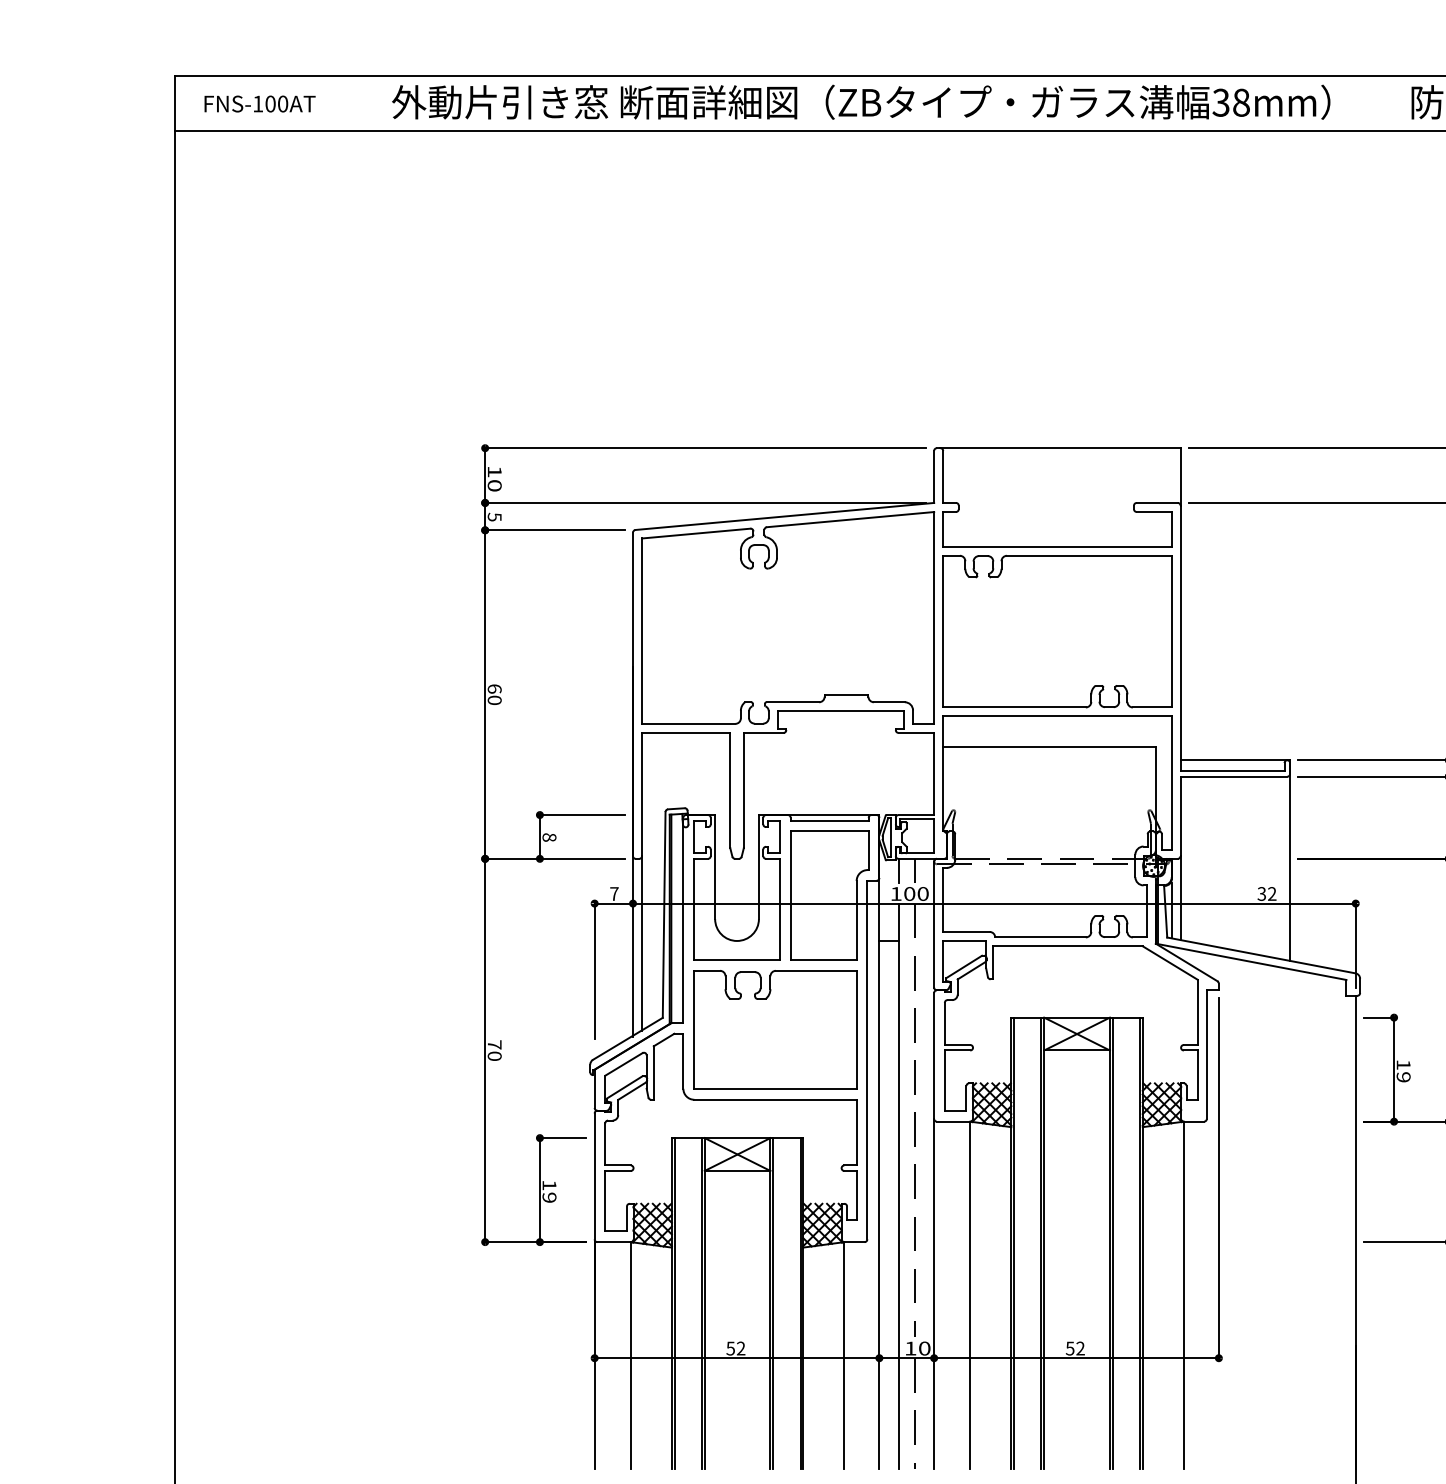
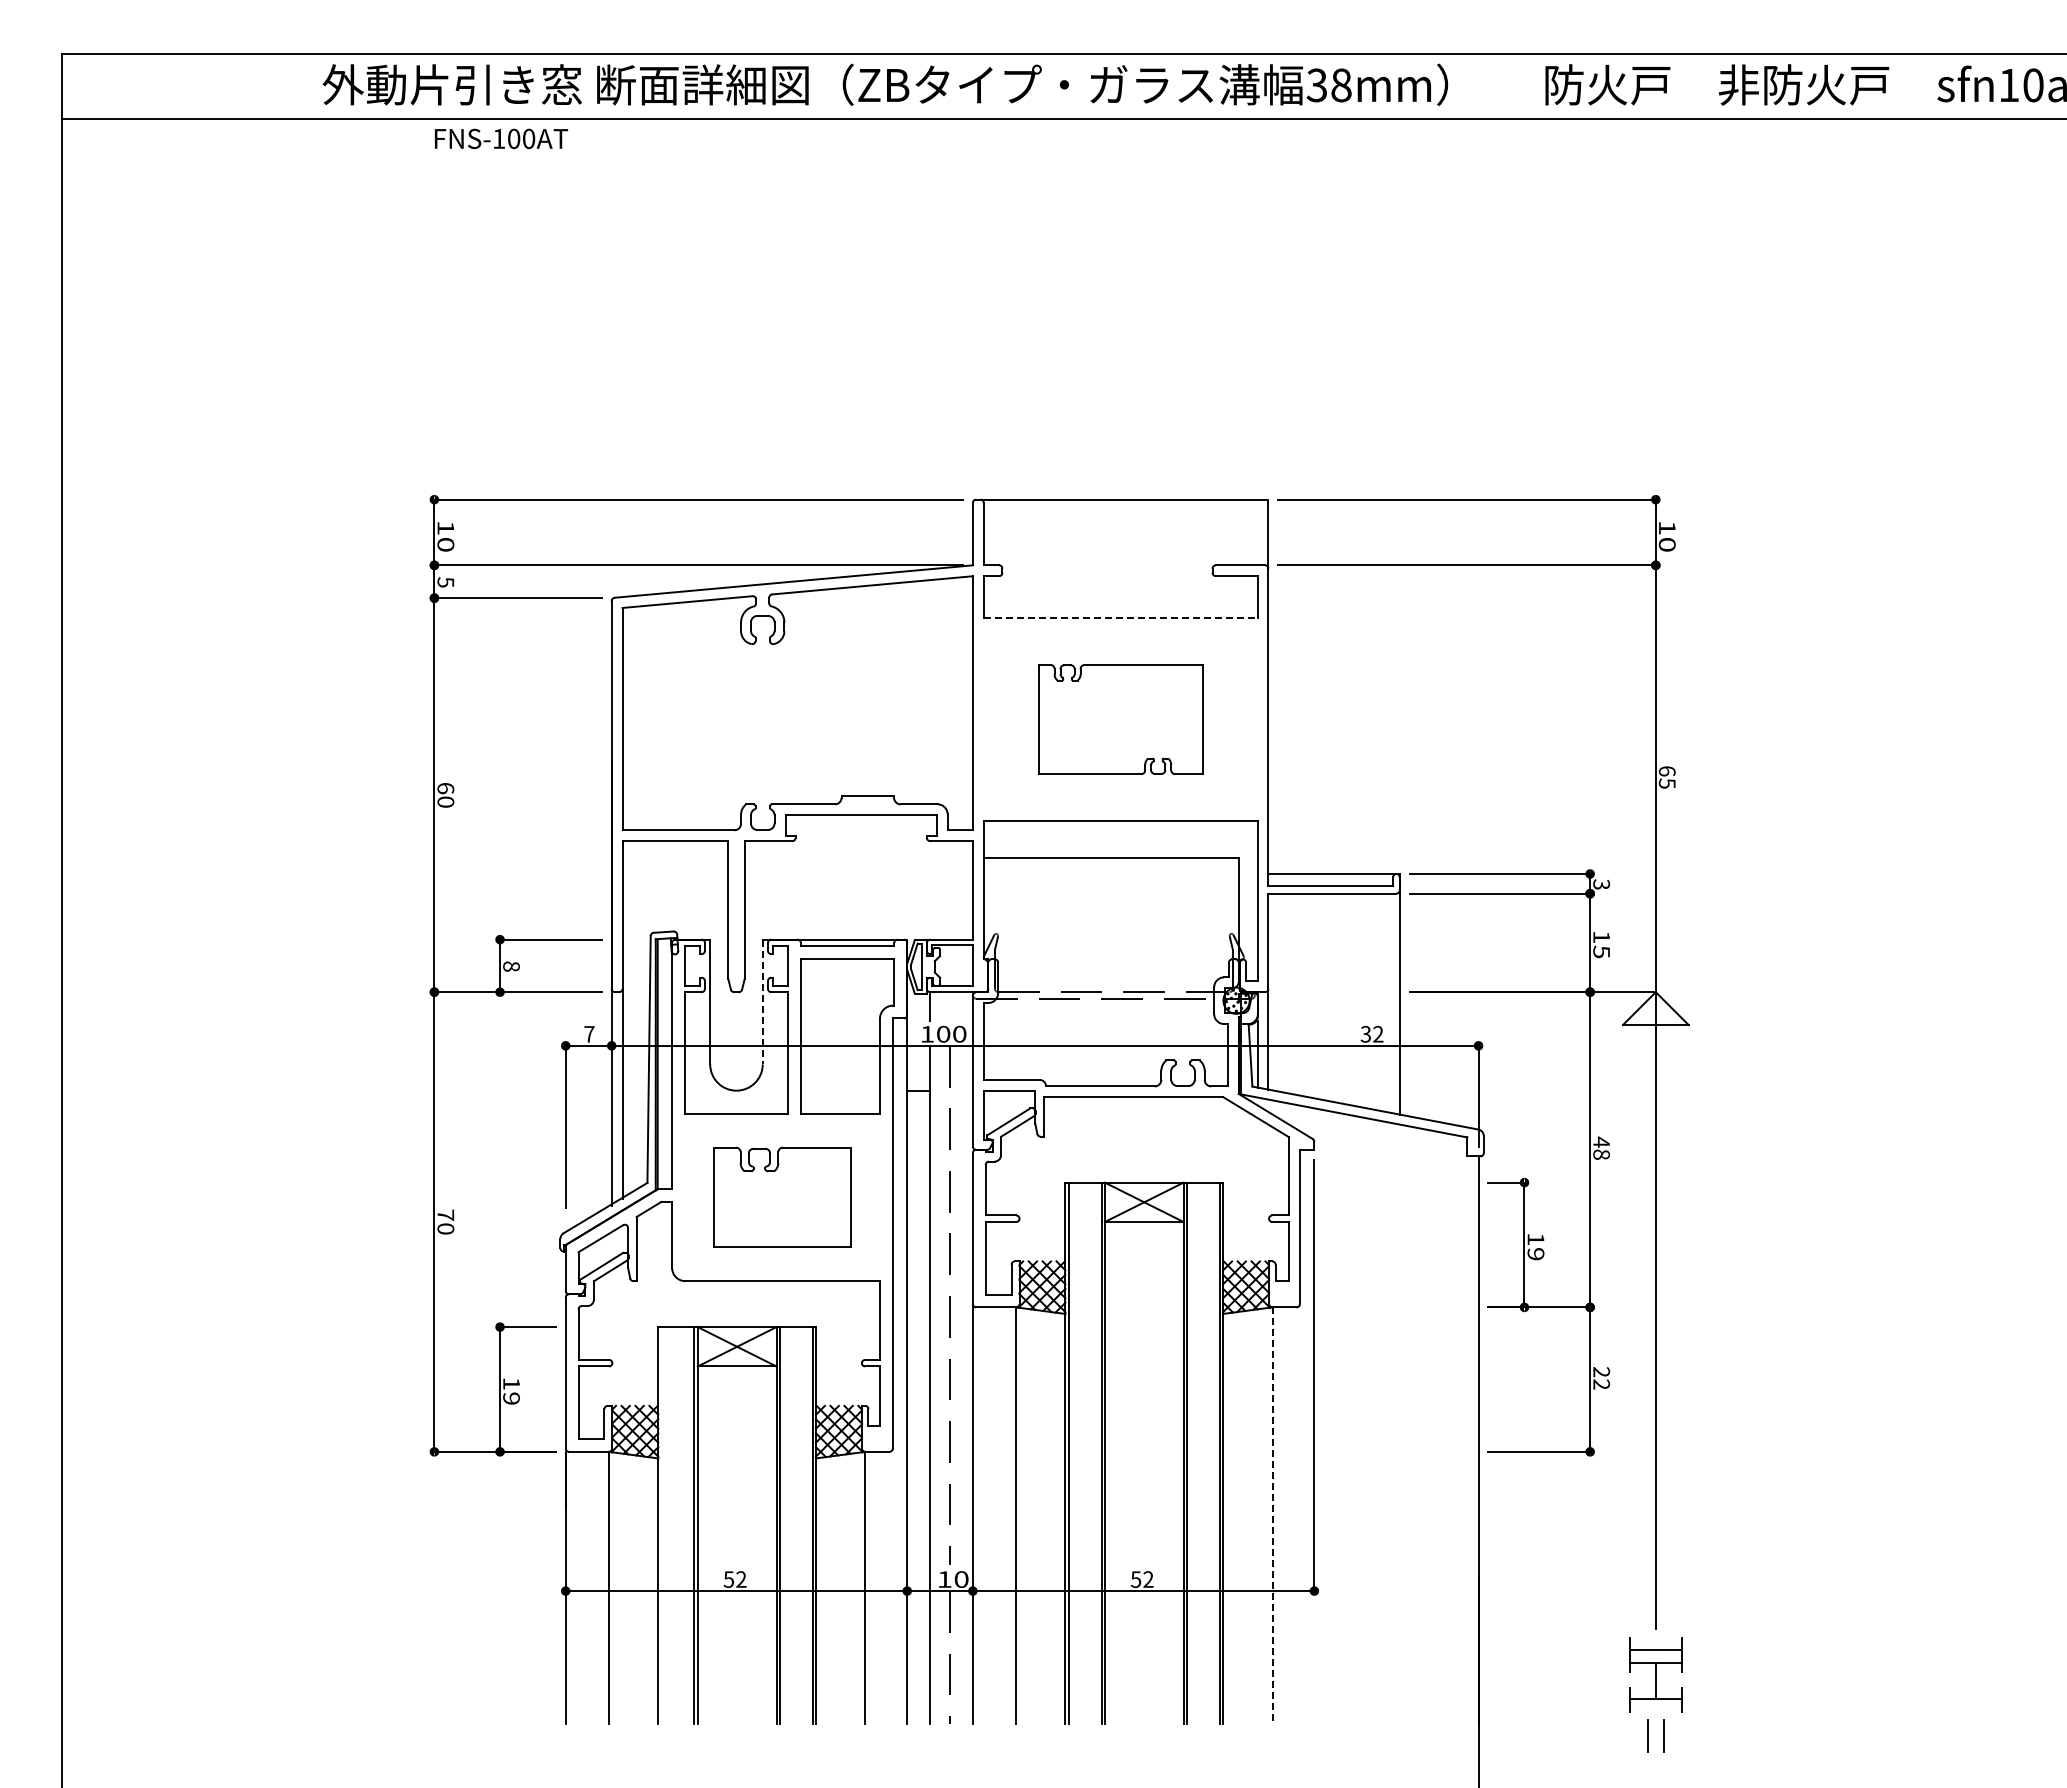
text: (260, 103) -> (501, 138), moved
line: (1057, 546) -> (1120, 617), solid -> dashed
part: (1057, 631) -> (1120, 719), size x0.6
line: (758, 867) -> (762, 1002), solid -> dashed
line: (914, 870) -> (949, 1006), removed
part: (775, 1029) -> (782, 1196), size x0.7
line: (1183, 1296) -> (1272, 1516), solid -> dashed
line: (674, 1303) -> (661, 1525), removed

